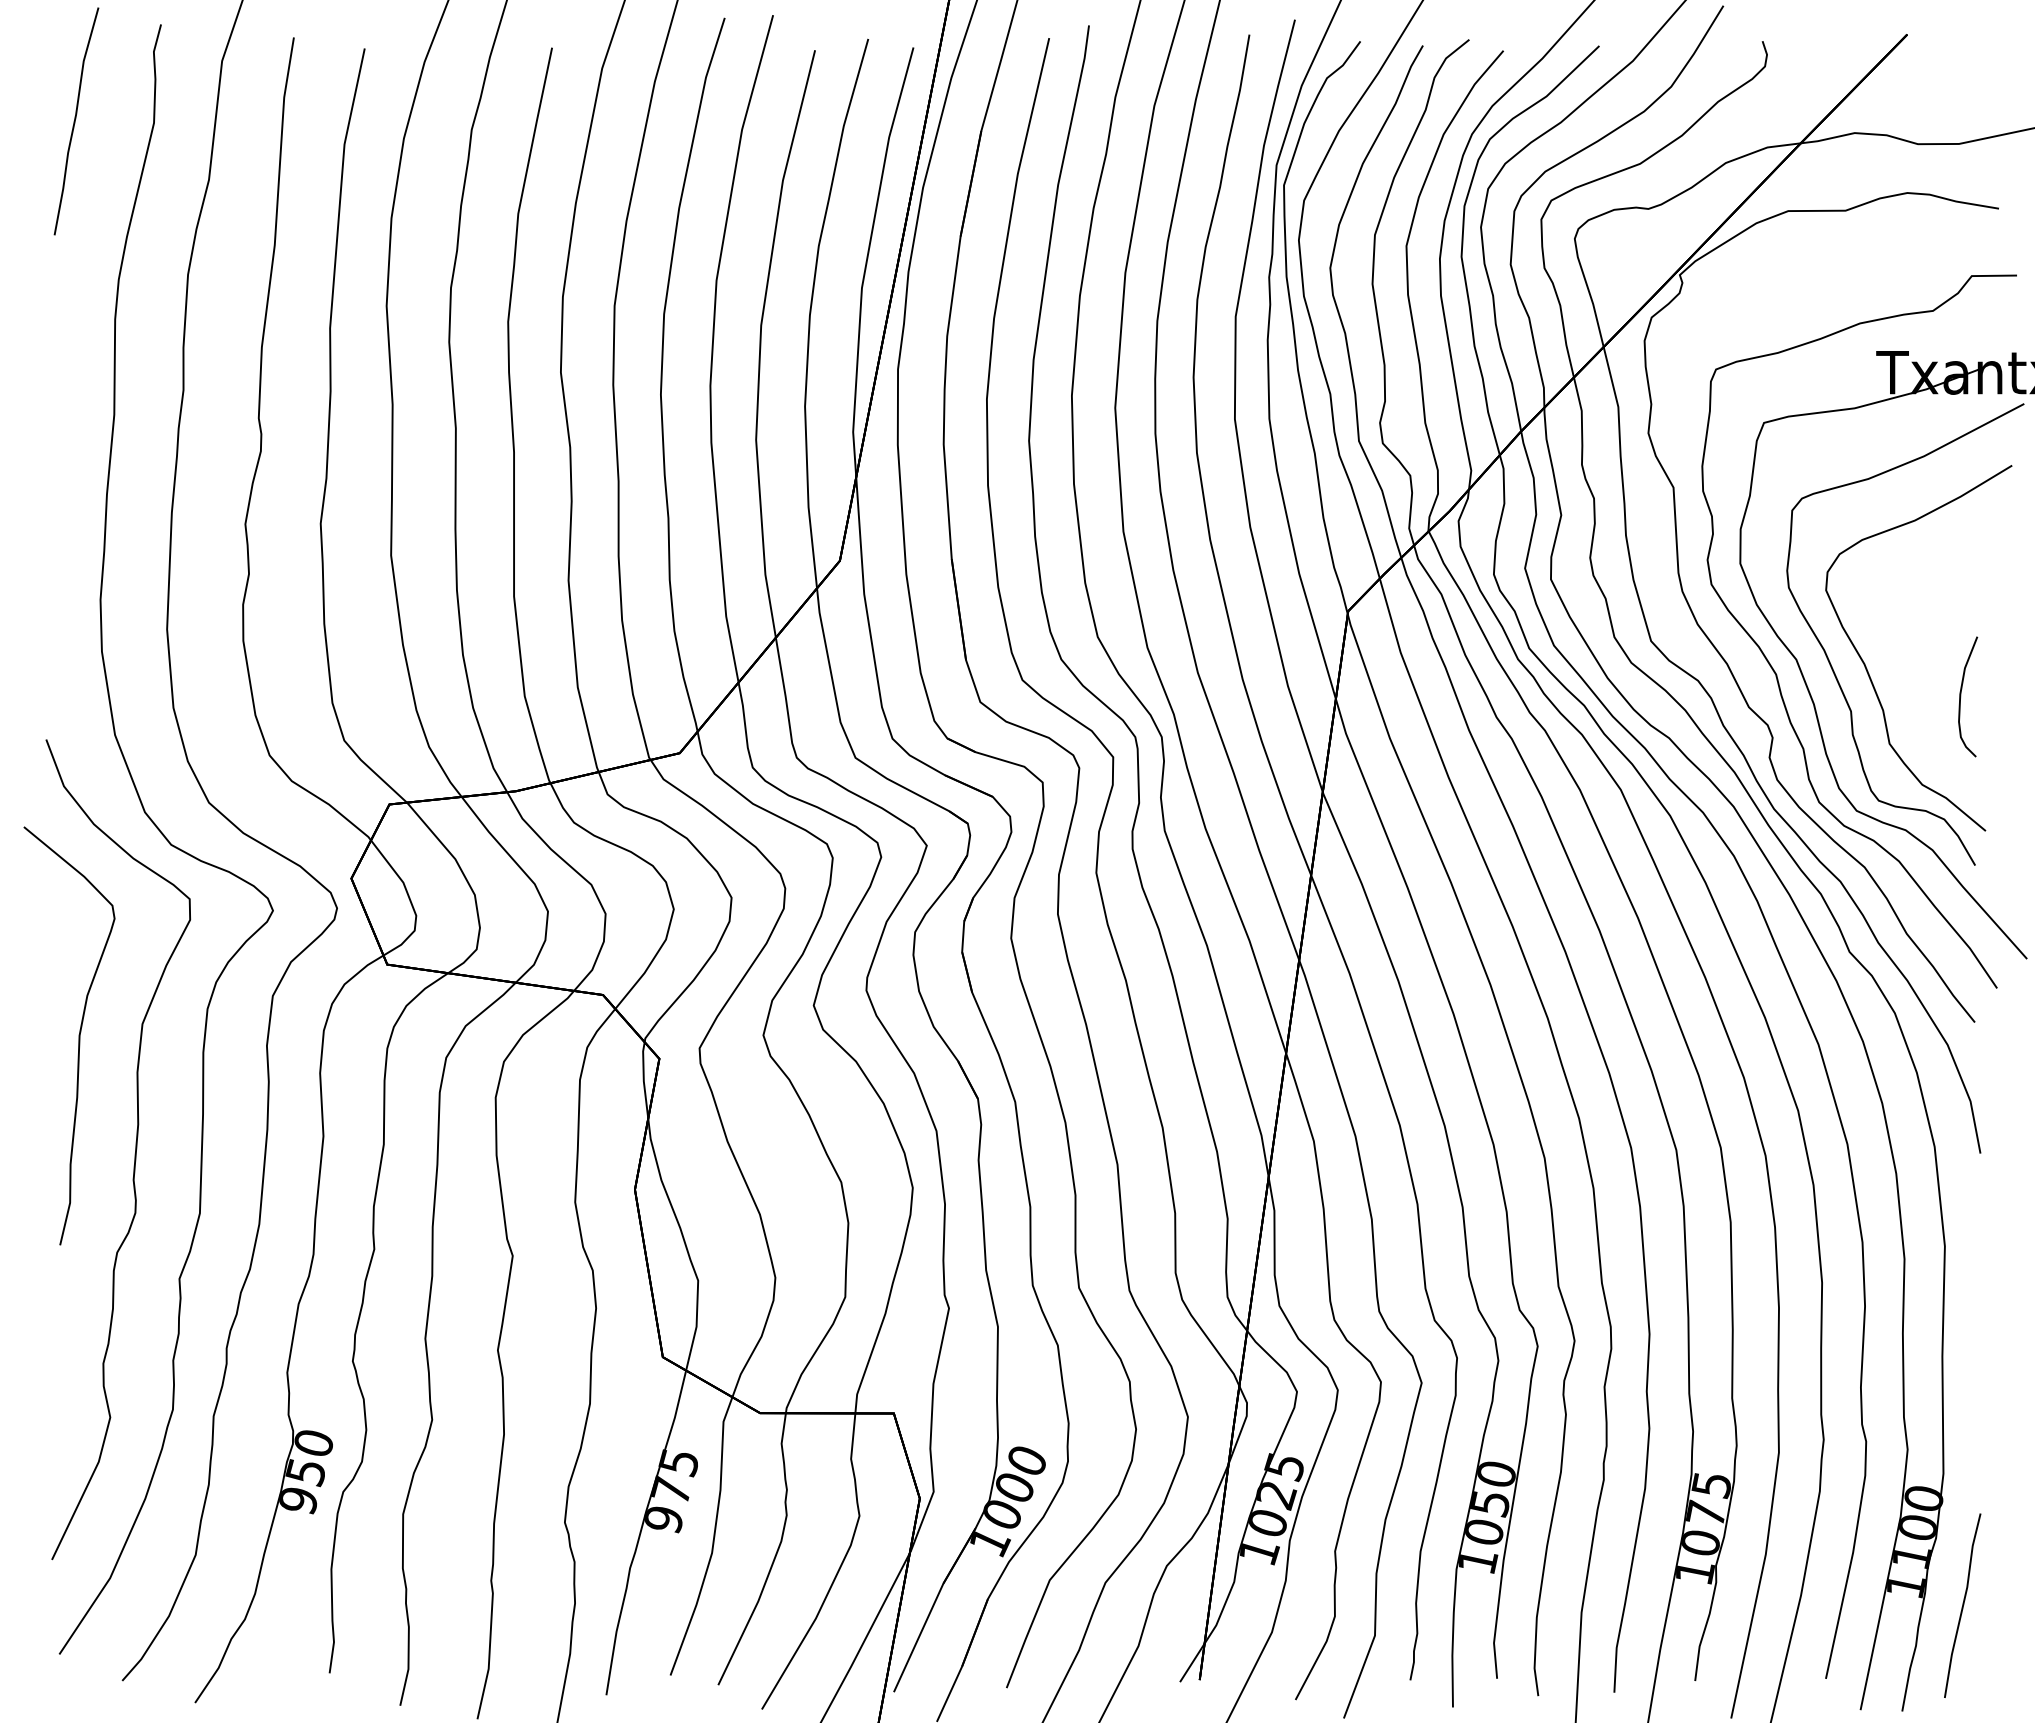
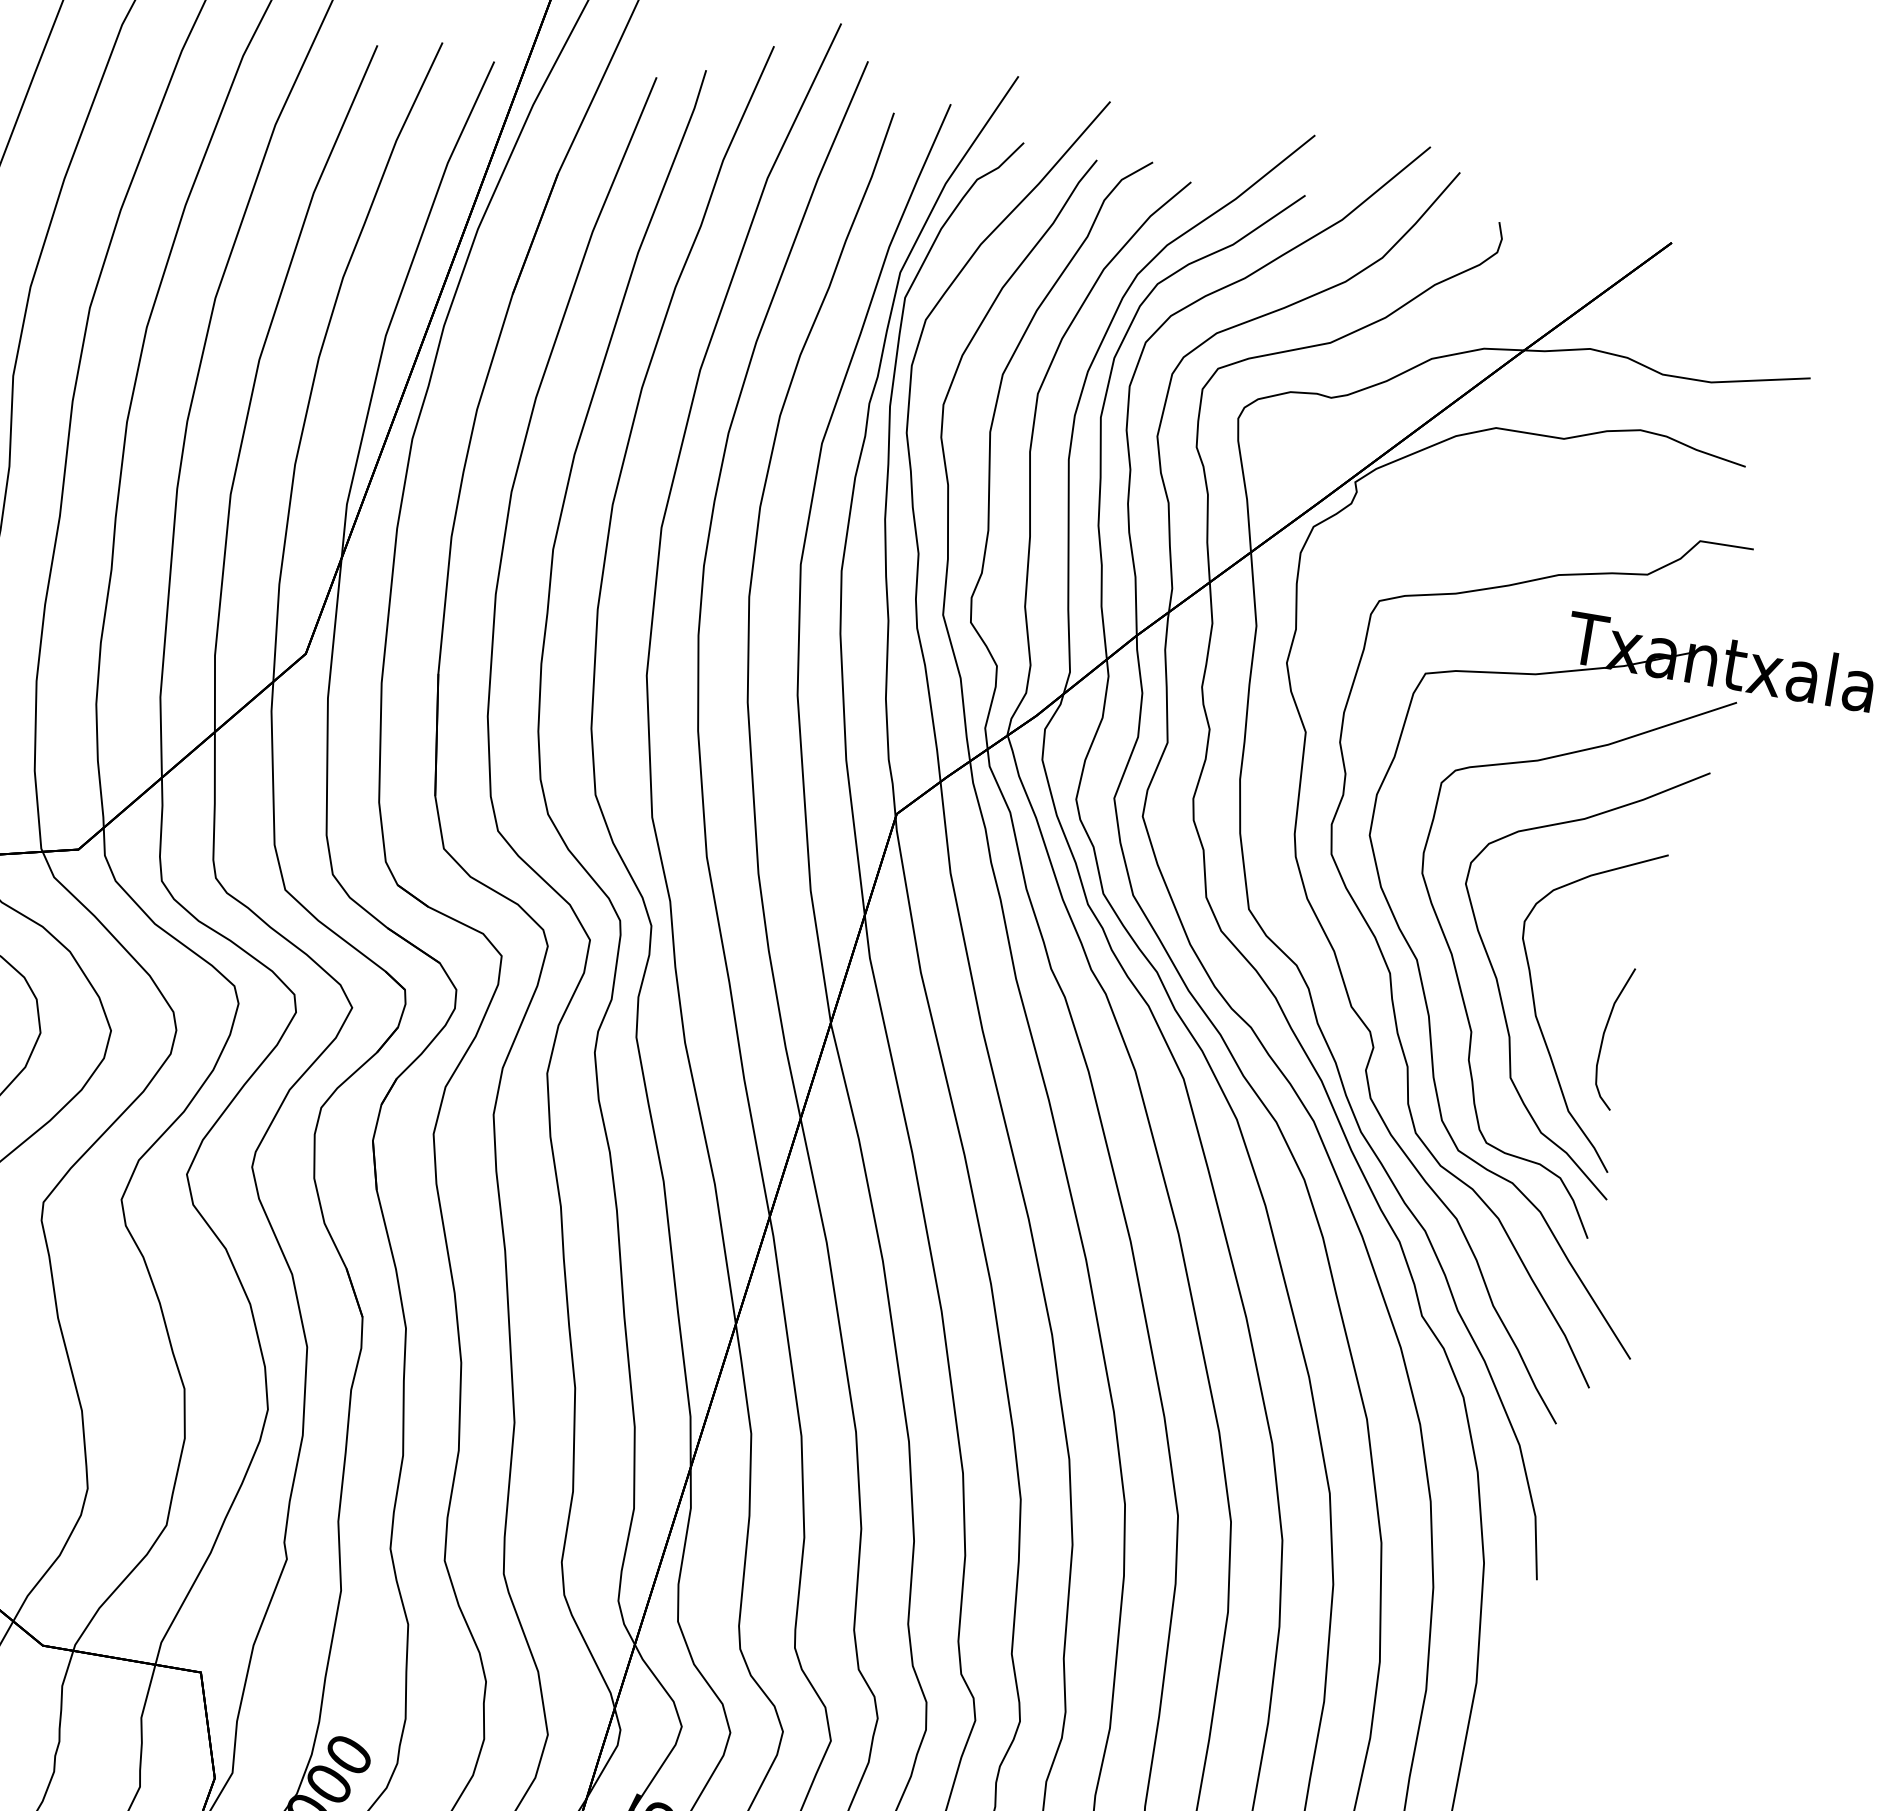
part: (1901, 684) -> (1536, 1010), added

